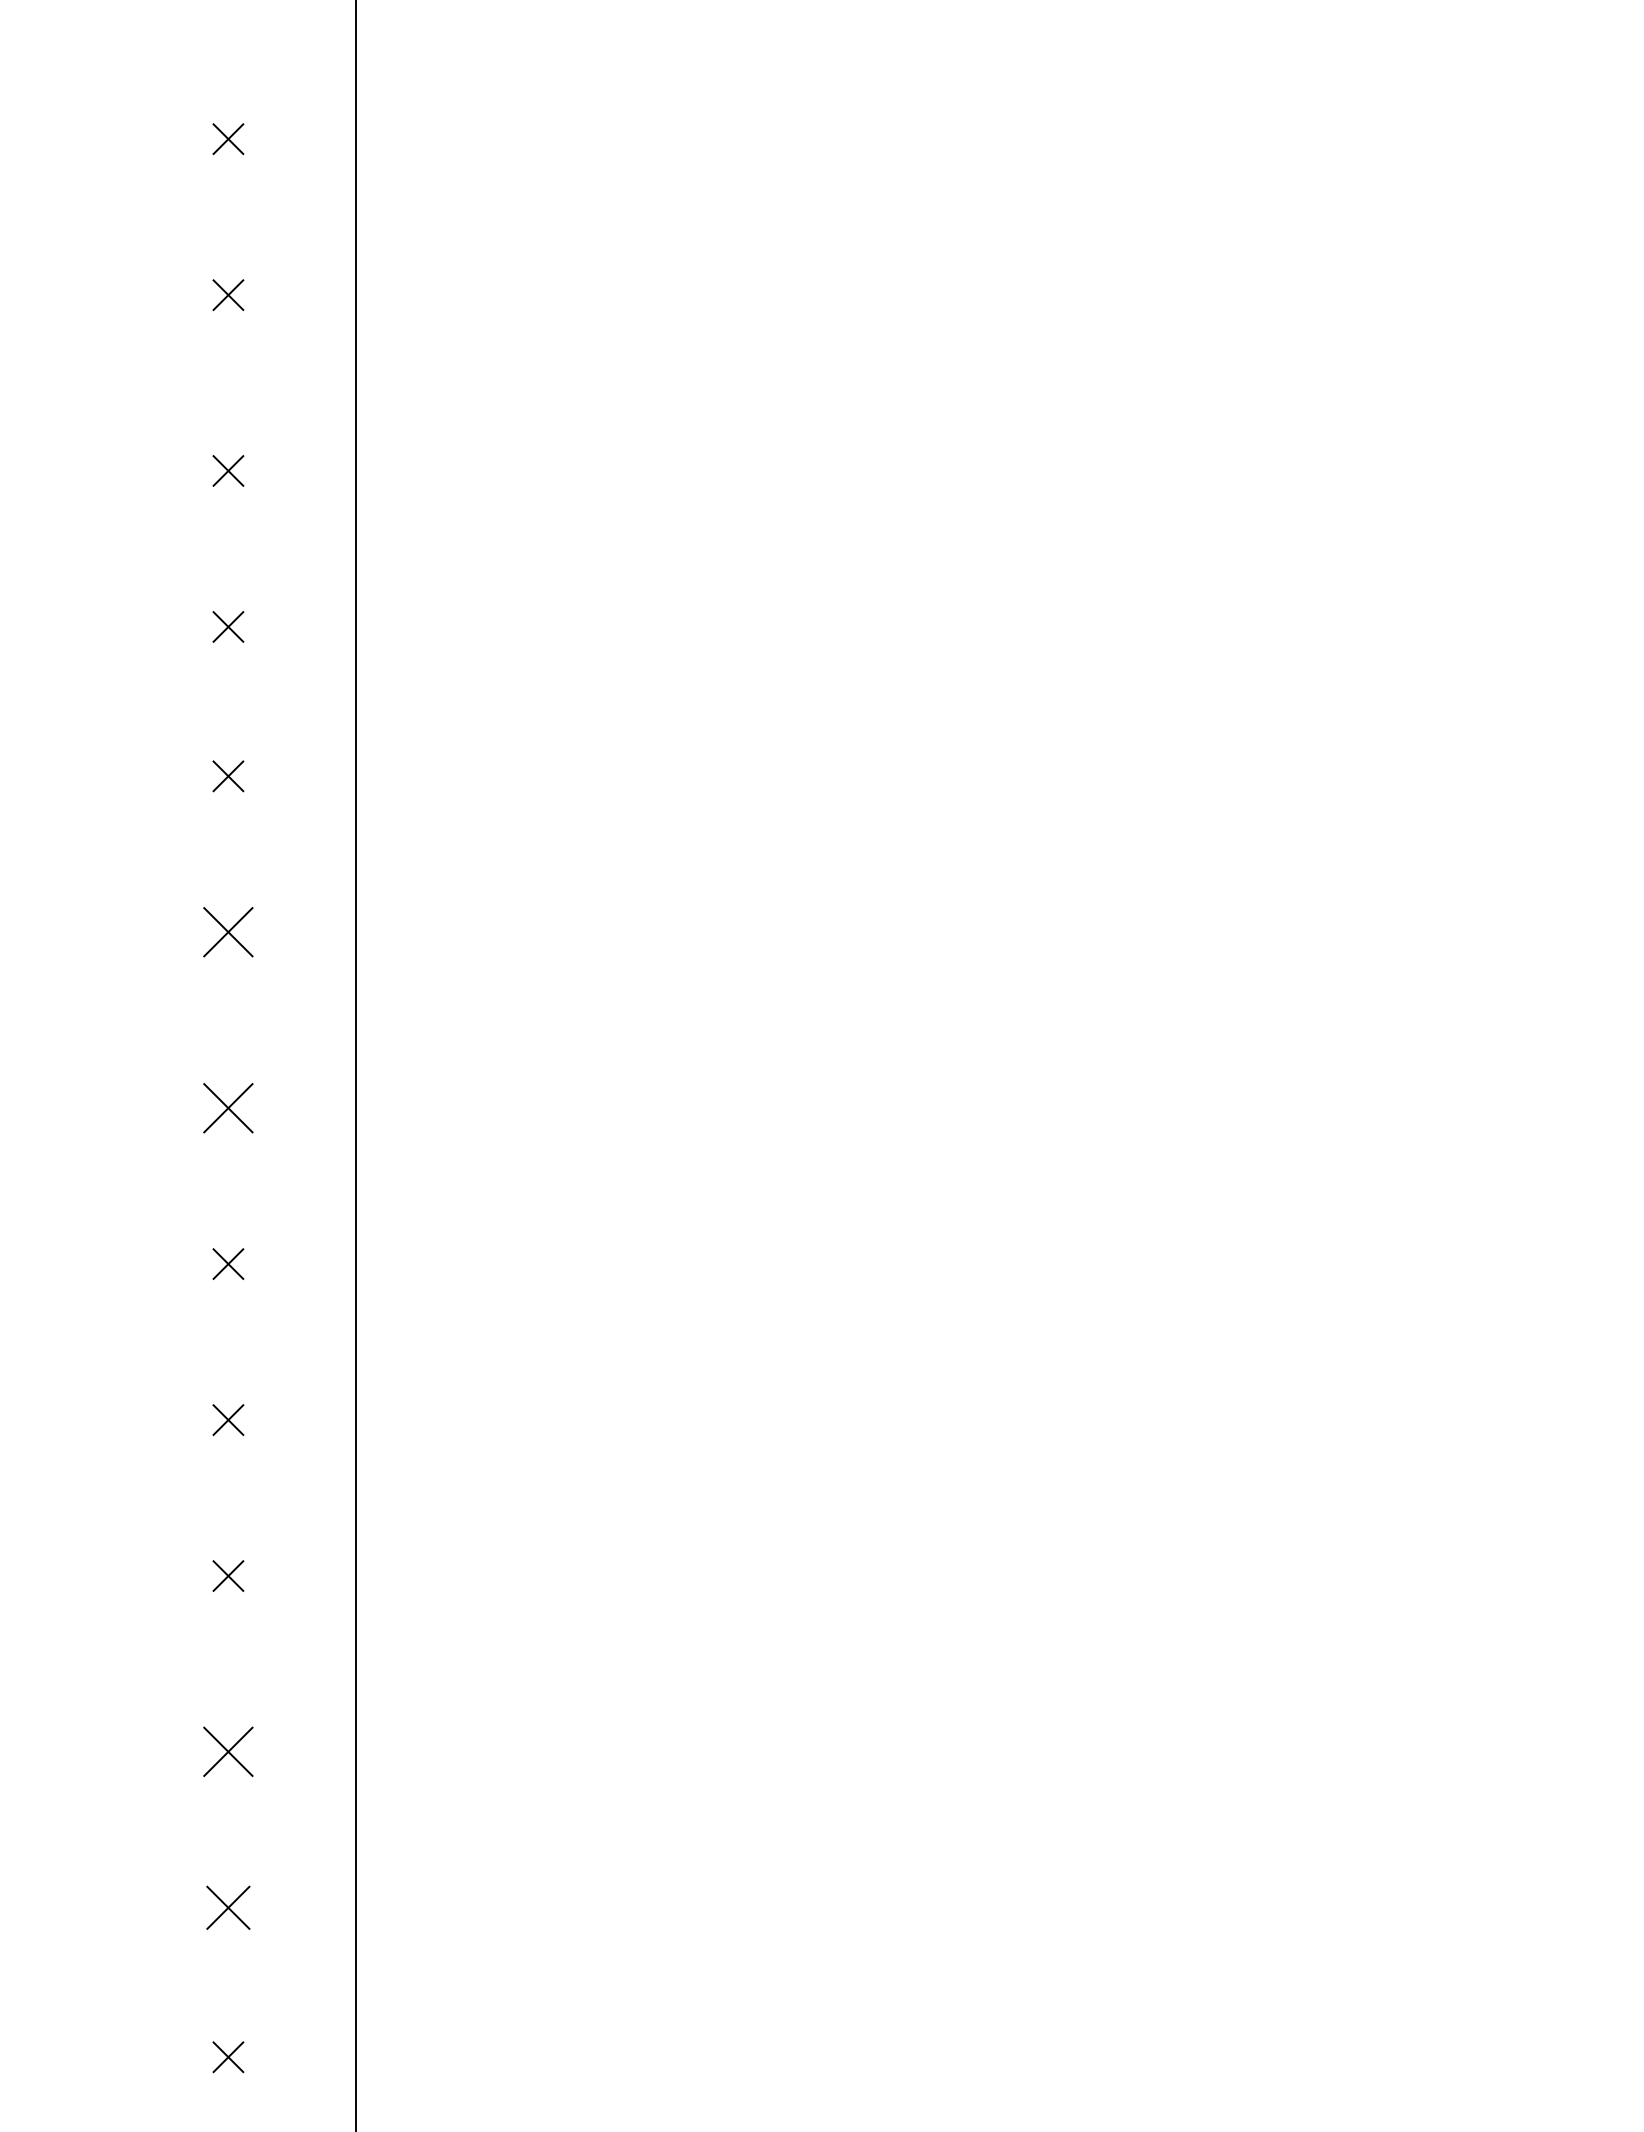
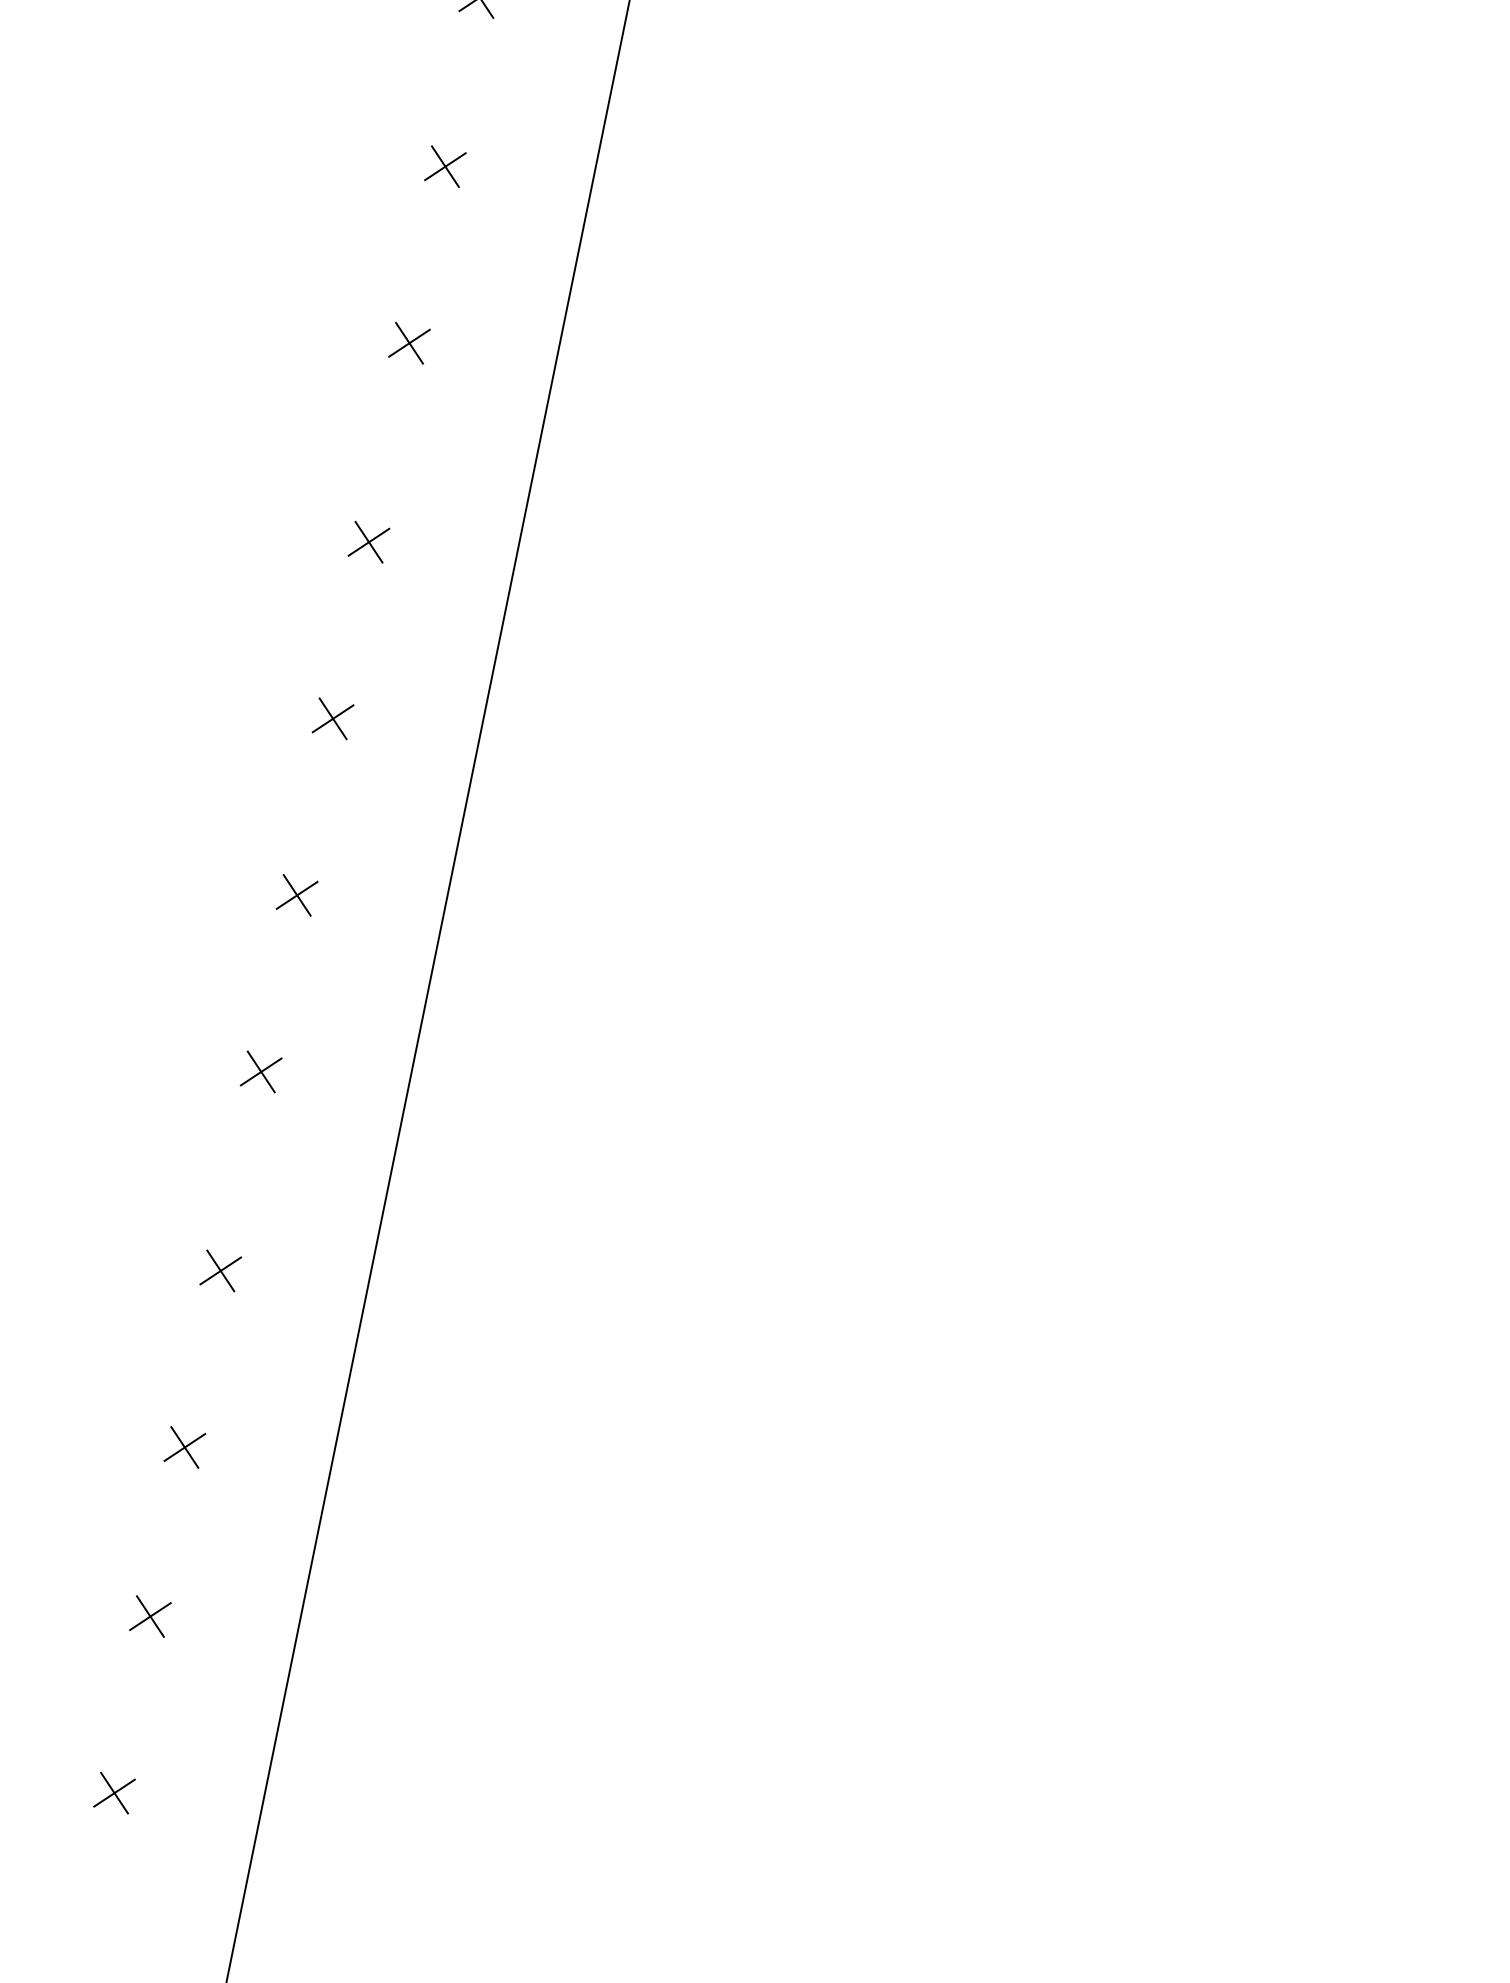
part: (228, 932) -> (409, 343), size x0.62
part: (228, 1107) -> (369, 541), size x0.62
part: (228, 1751) -> (220, 1270), size x0.62
part: (228, 1907) -> (185, 1447), size x0.71

